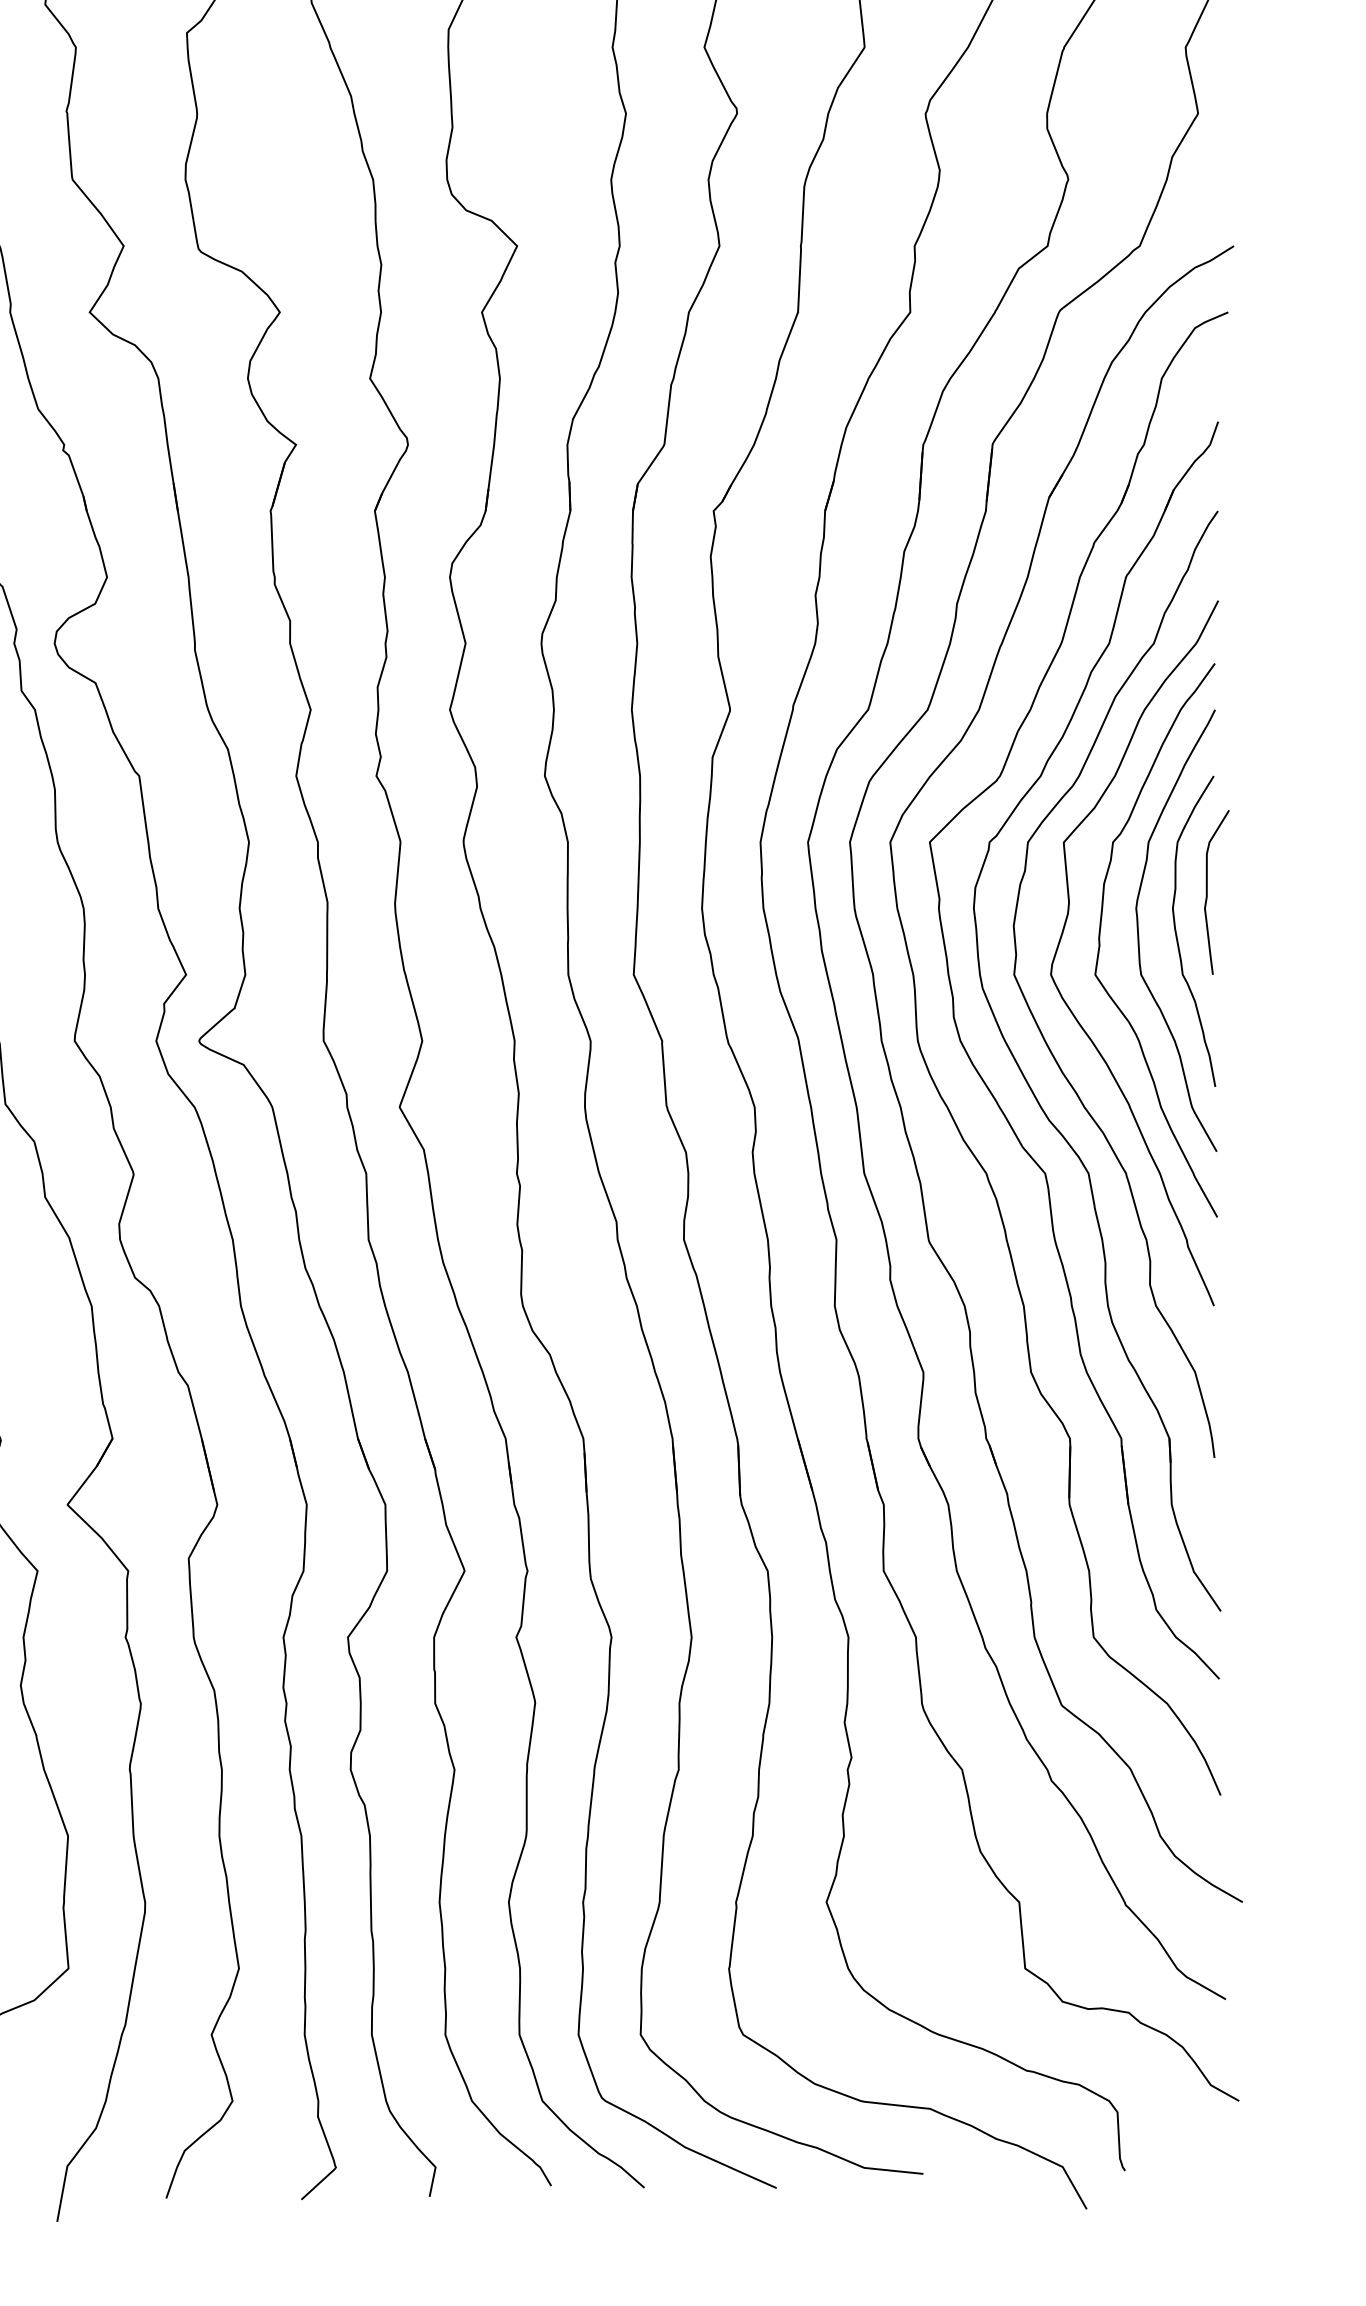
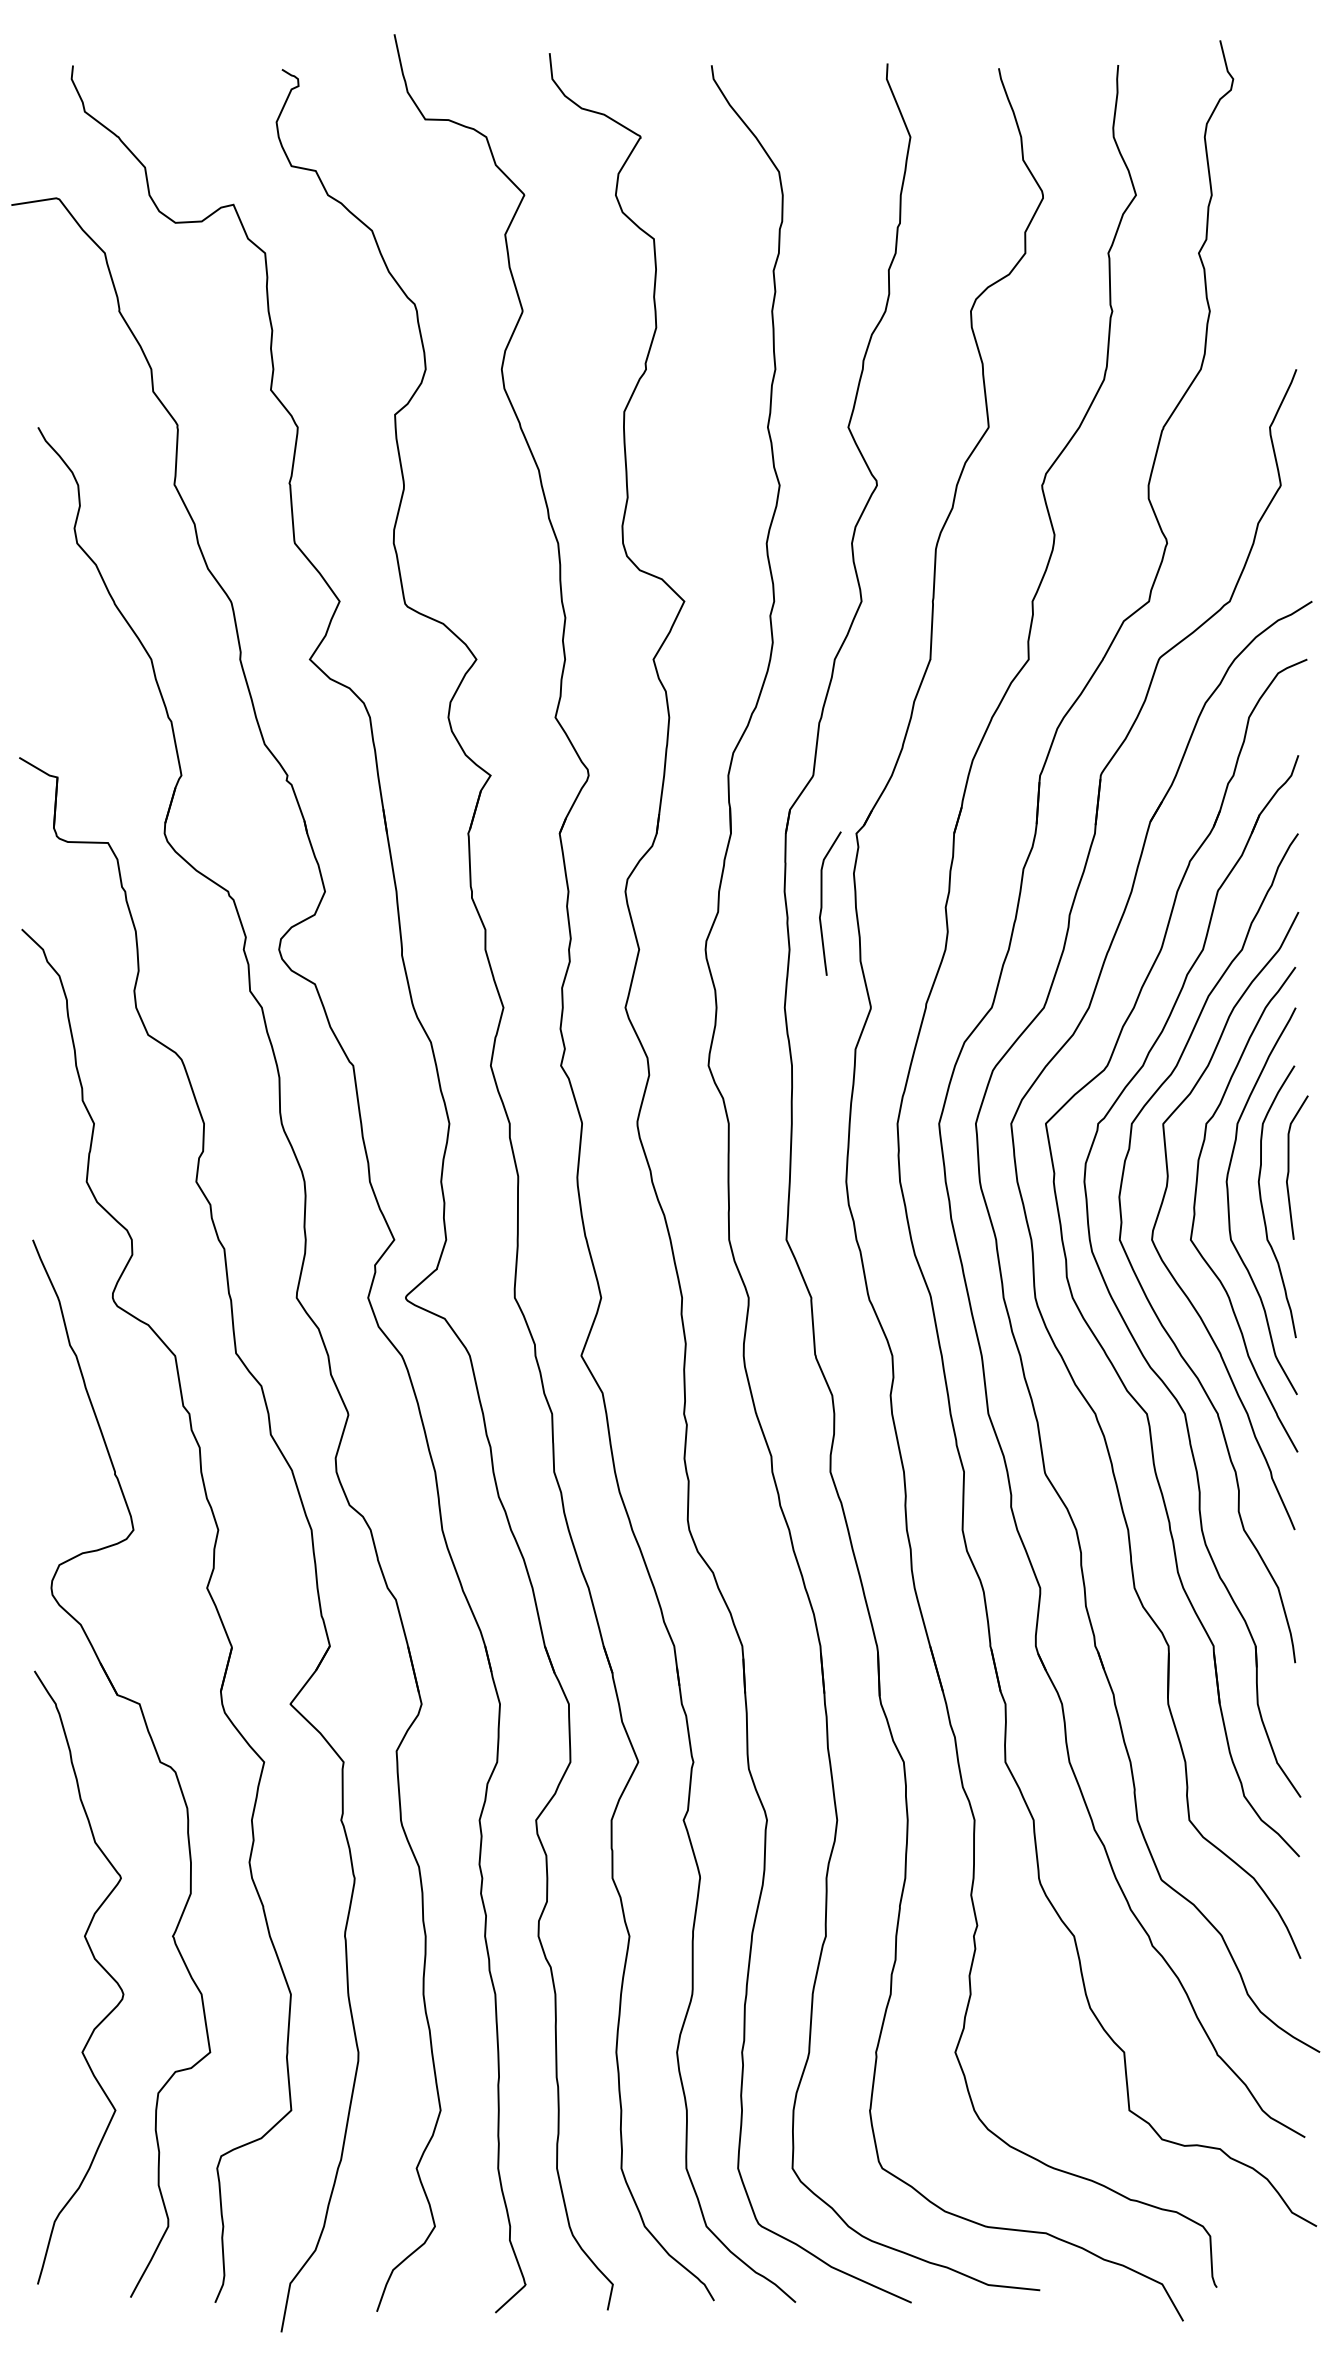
curve: (674, 590) -> (822, 903), added

